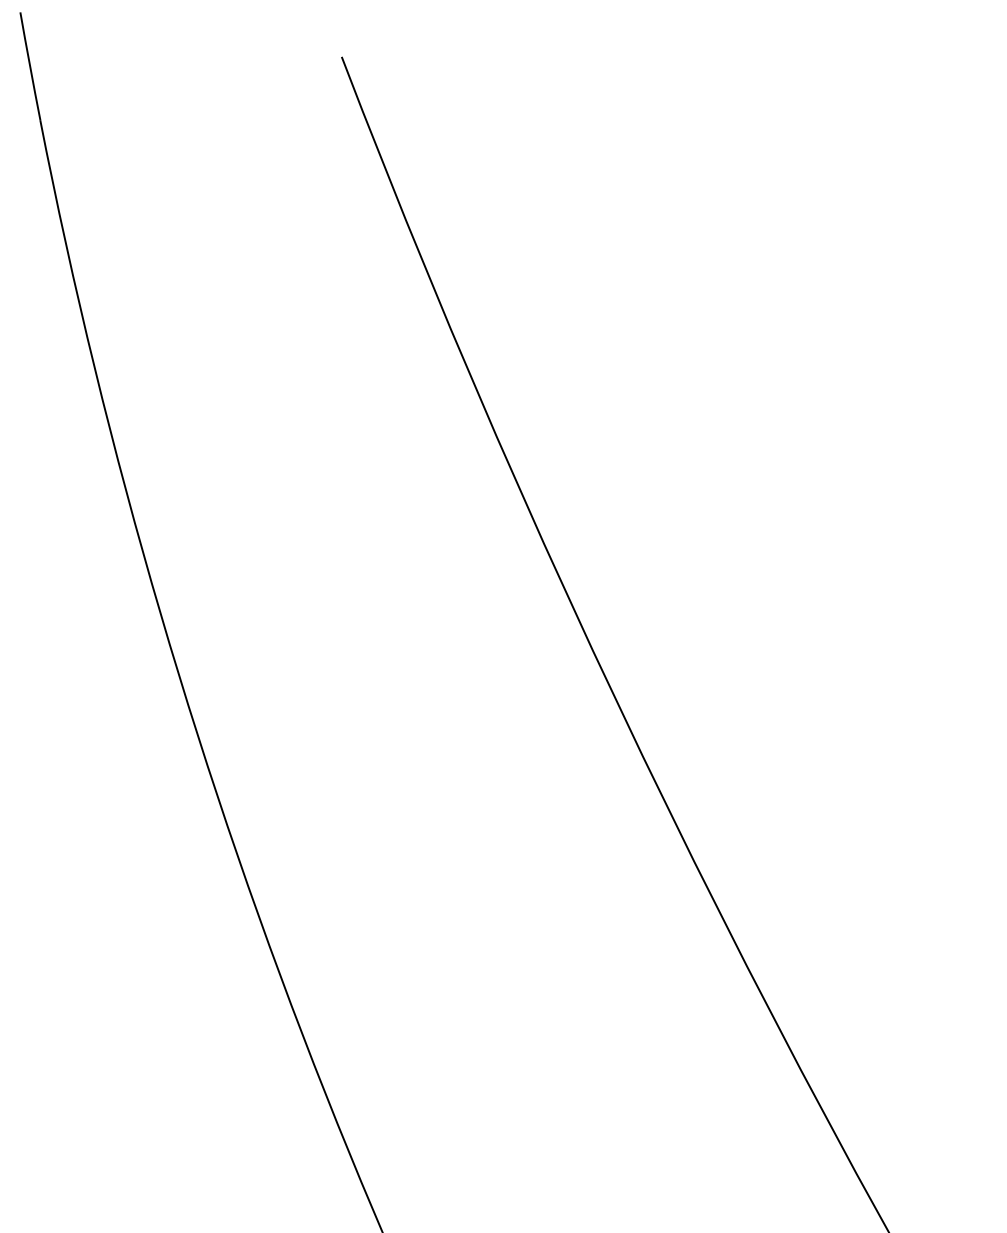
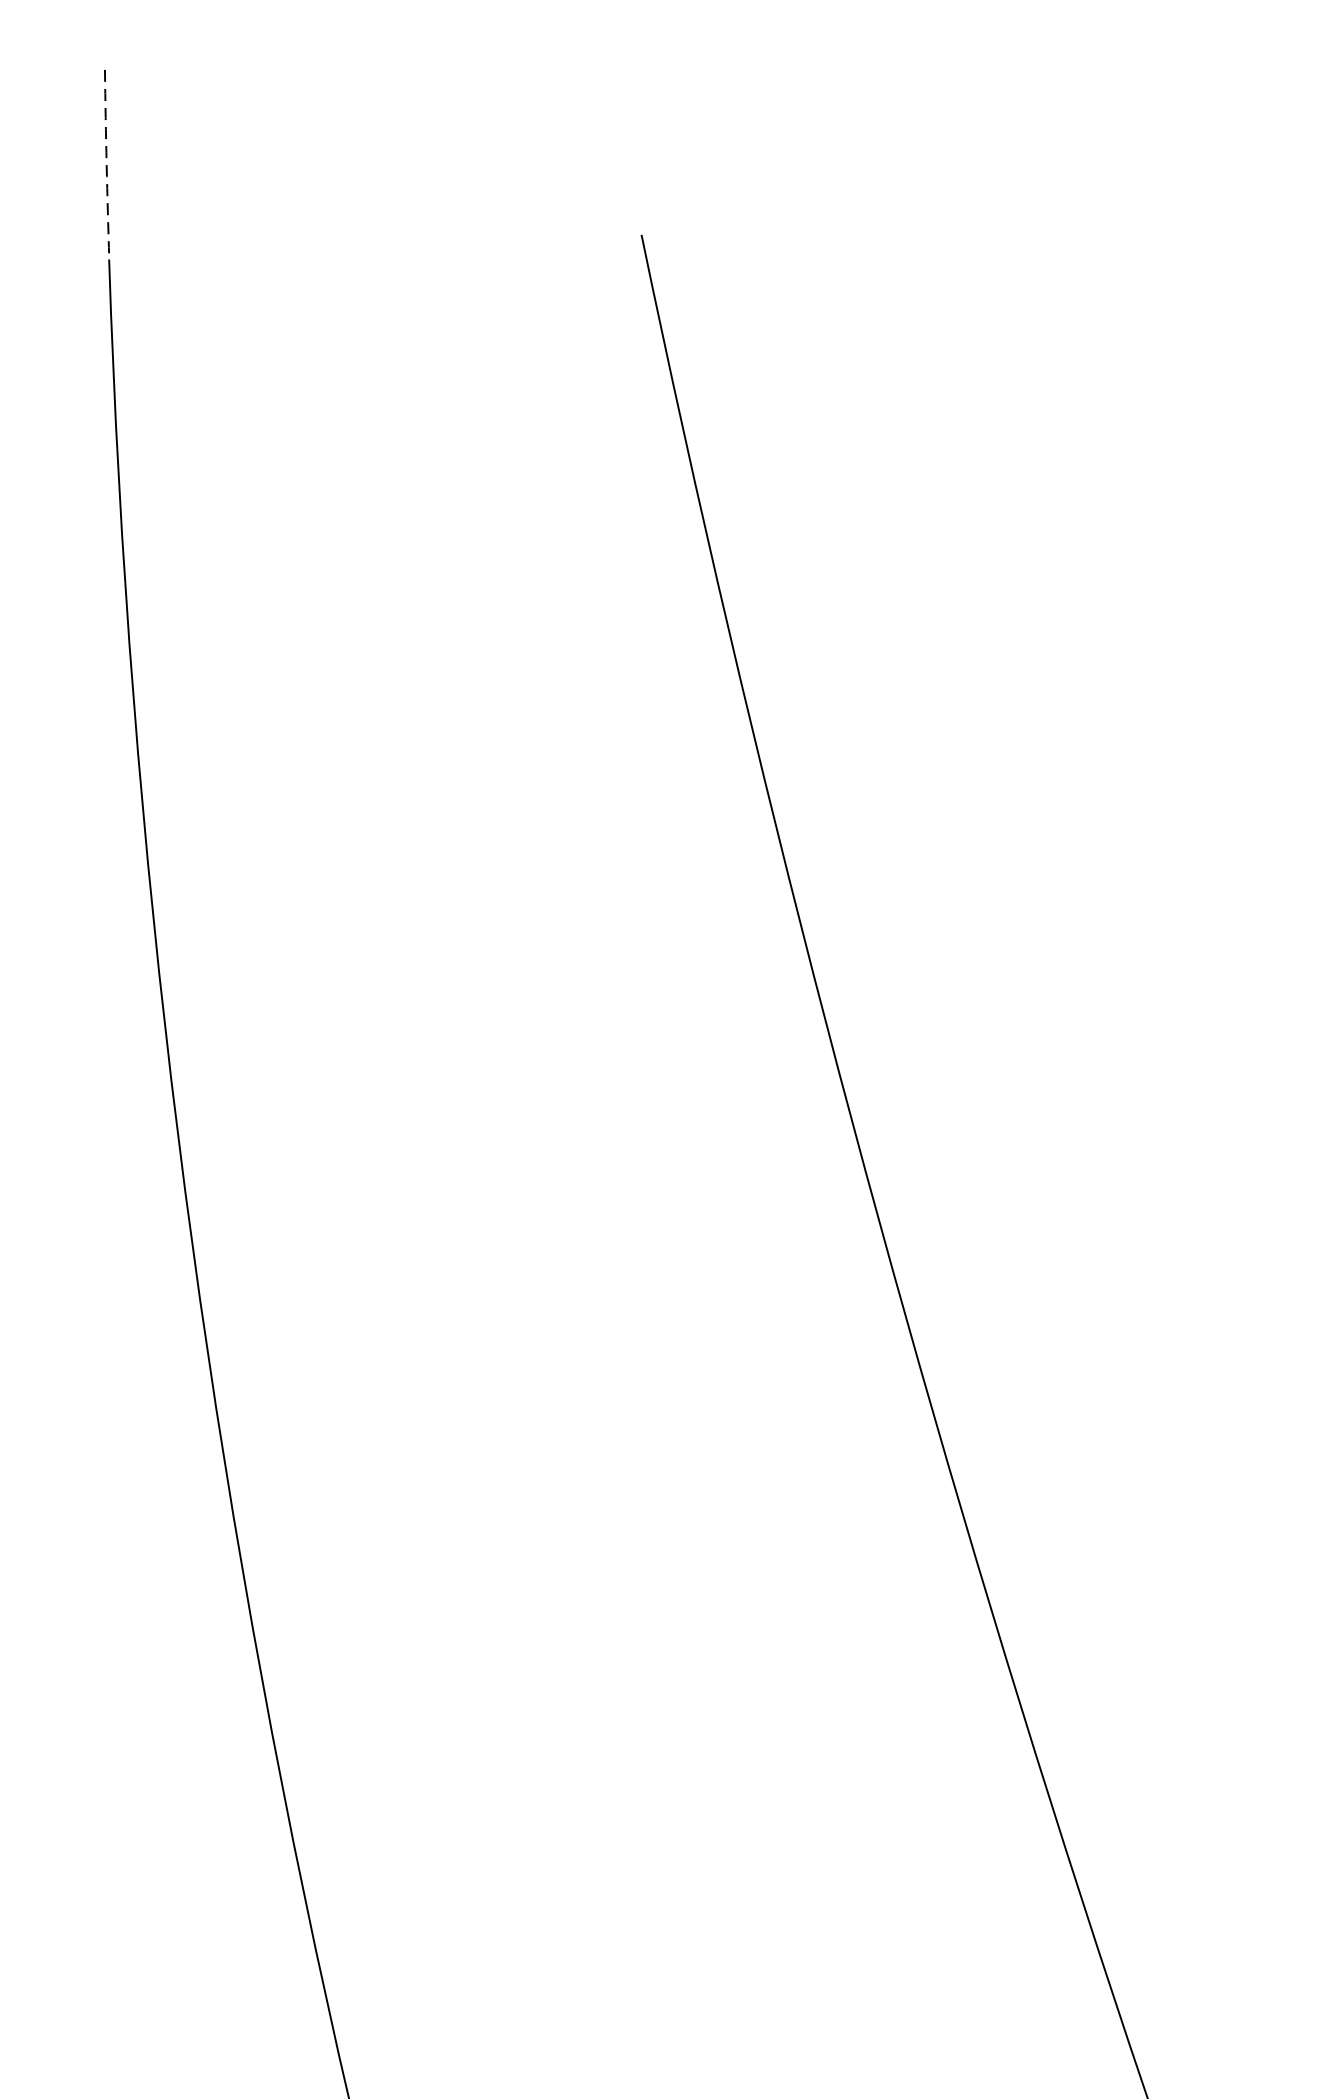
arc: (30, 66) -> (107, 165), solid -> dashed

